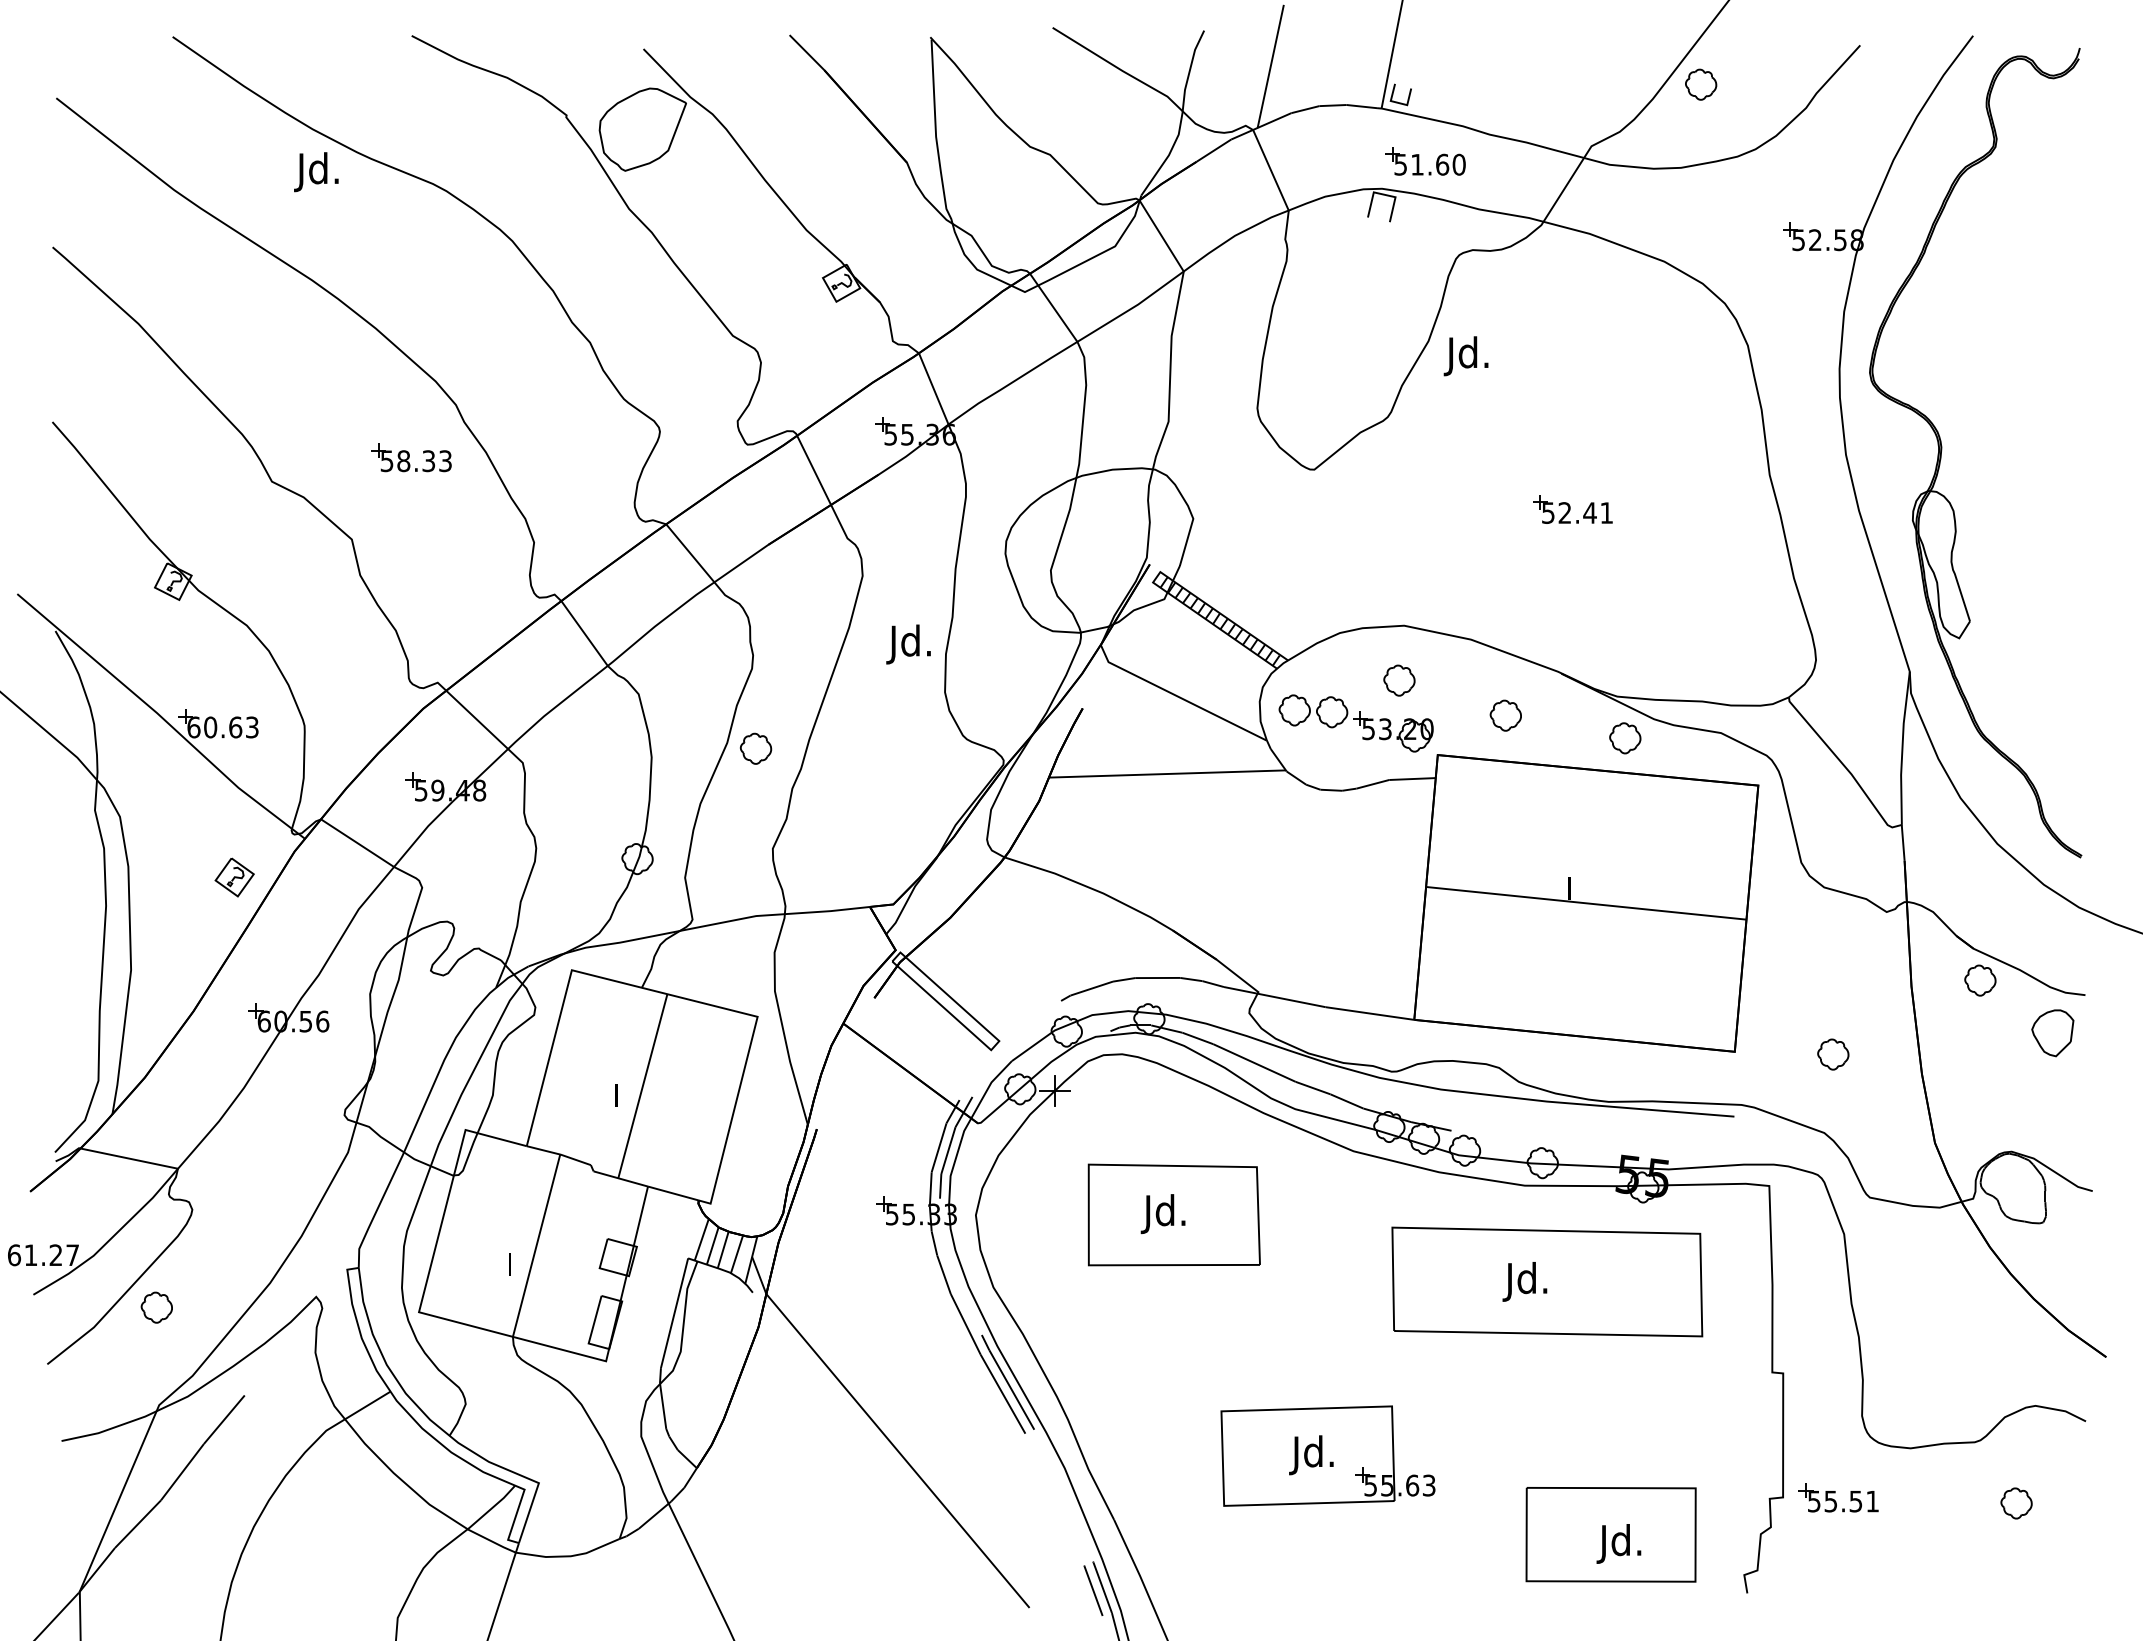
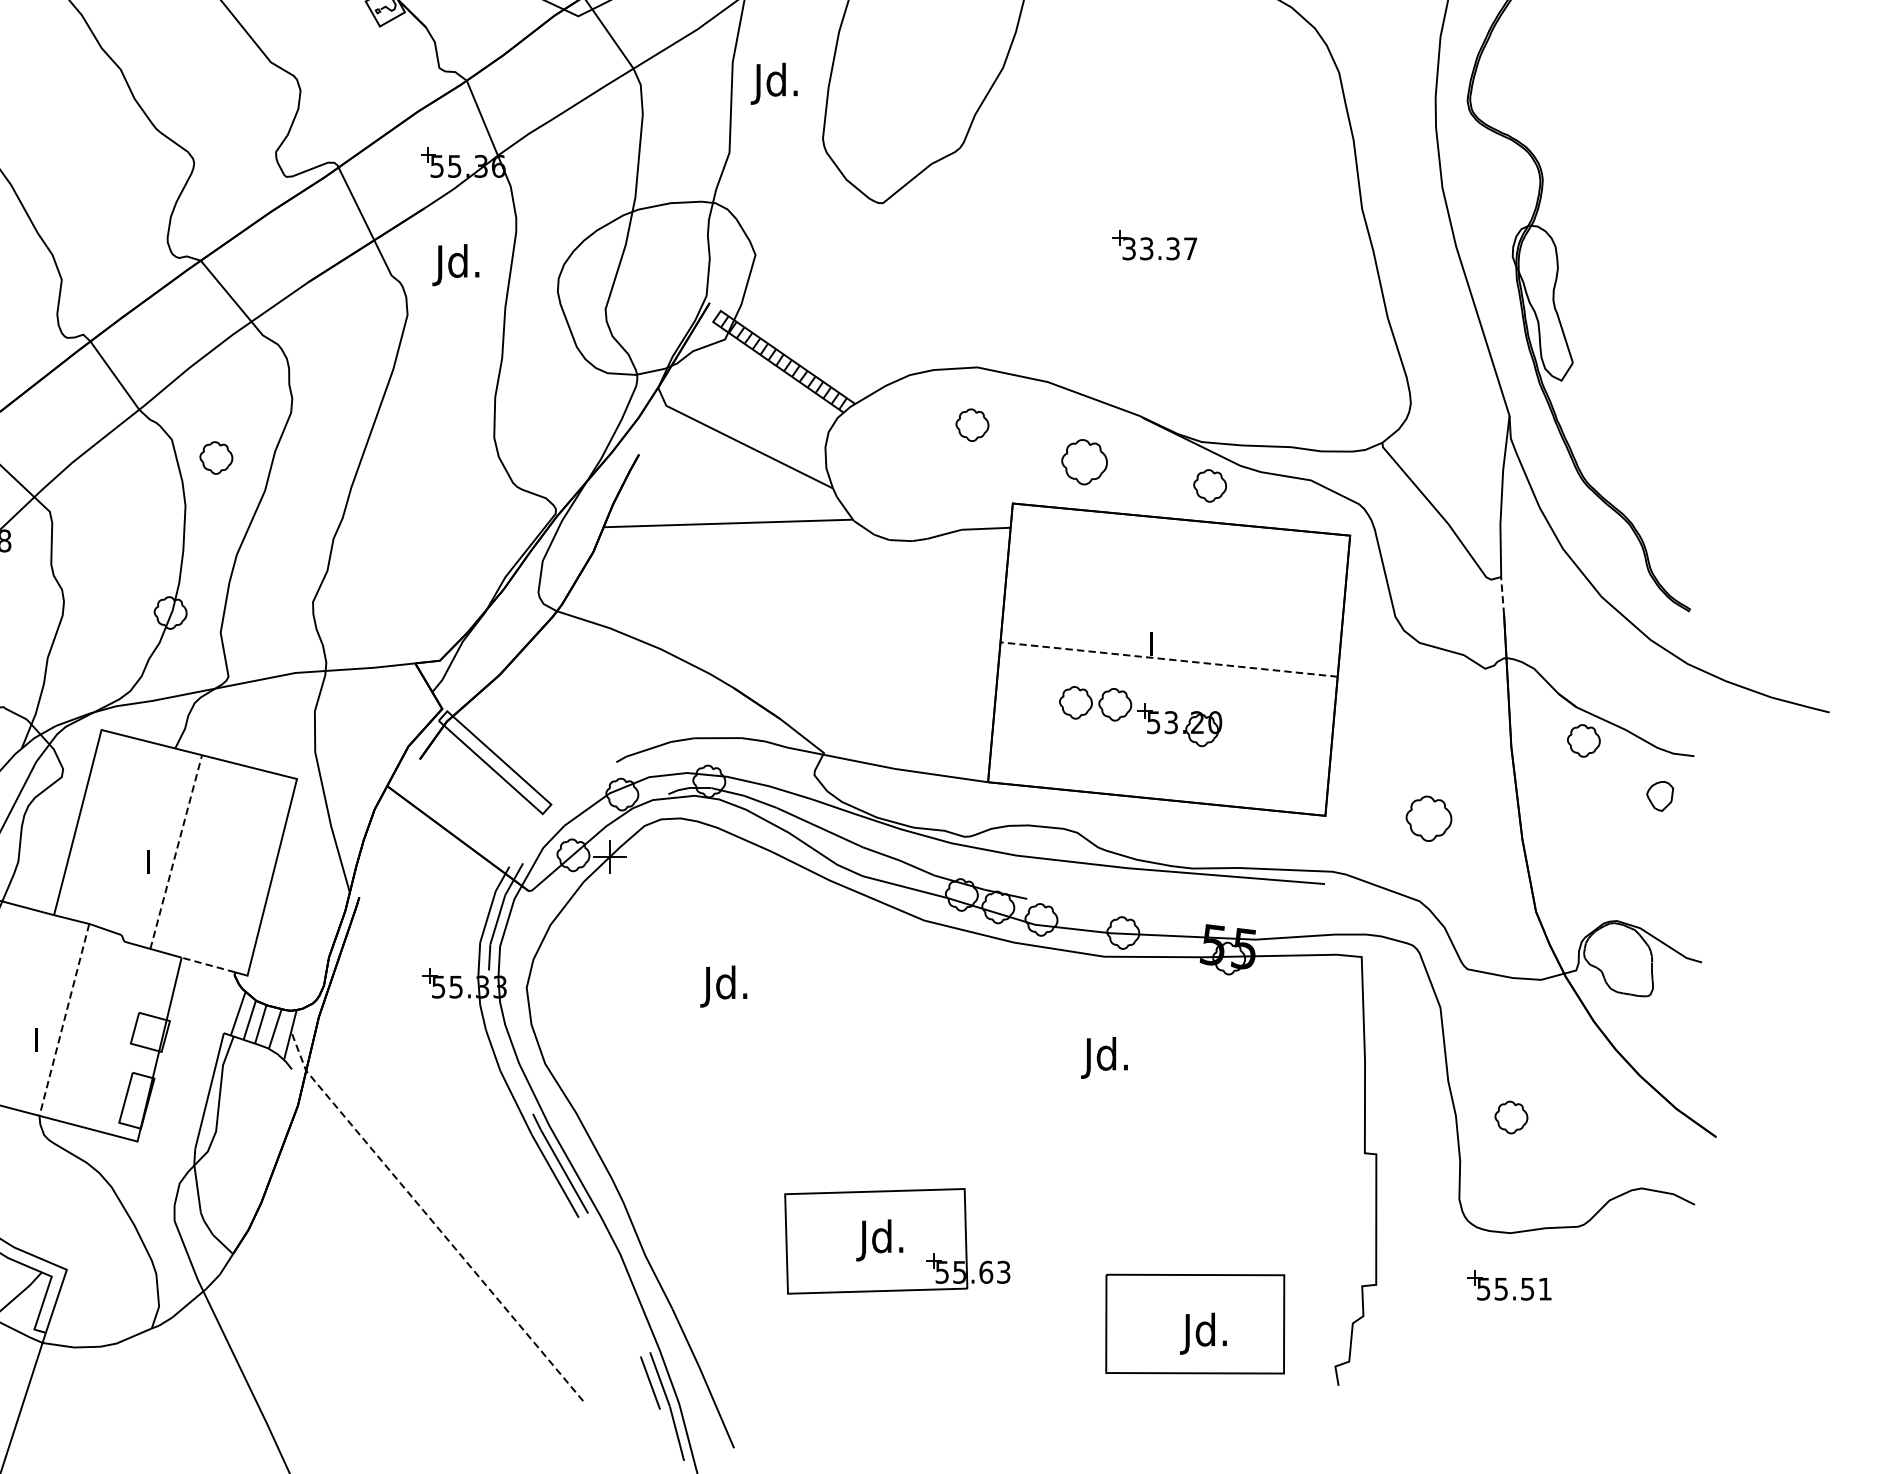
text: (1465, 356) -> (773, 84), moved
text: (1577, 512) -> (1159, 248), 52.41 -> 33.37
text: (908, 644) -> (455, 265), moved
part: (1505, 715) -> (1084, 461), size x1.4
part: (1355, 723) -> (1139, 716), moved
part: (755, 748) -> (215, 457), moved
line: (1903, 842) -> (1502, 595), solid -> dashed
line: (1585, 903) -> (1168, 659), solid -> dashed
part: (2052, 1033) -> (1659, 796), size x0.6
part: (1833, 1054) -> (1429, 818), size x1.4
line: (642, 1085) -> (175, 851), solid -> dashed
line: (672, 1193) -> (207, 964), solid -> dashed
part: (1173, 1214) -> (734, 987), removed
line: (536, 1246) -> (64, 1020), solid -> dashed
part: (1547, 1281) -> (1128, 1057), removed
line: (884, 1434) -> (430, 1218), solid -> dashed
part: (1838, 1497) -> (1509, 1284), moved
part: (2016, 1503) -> (1511, 1117), moved

